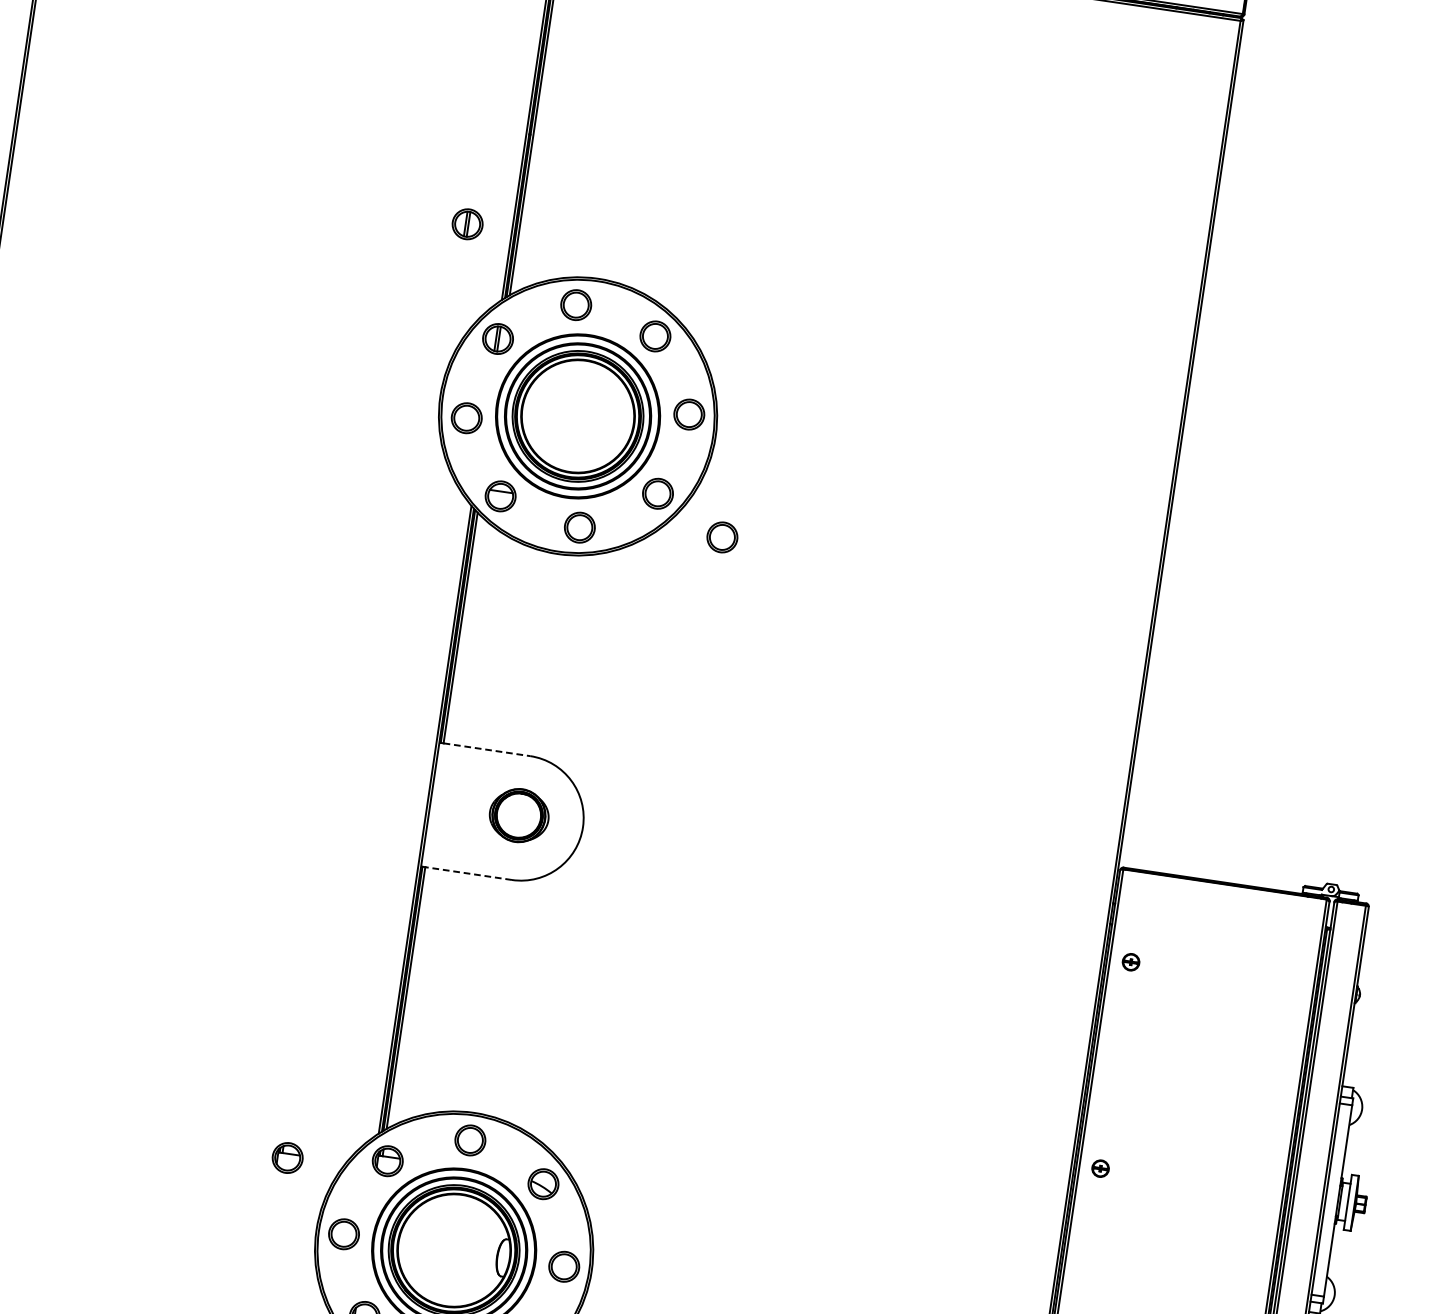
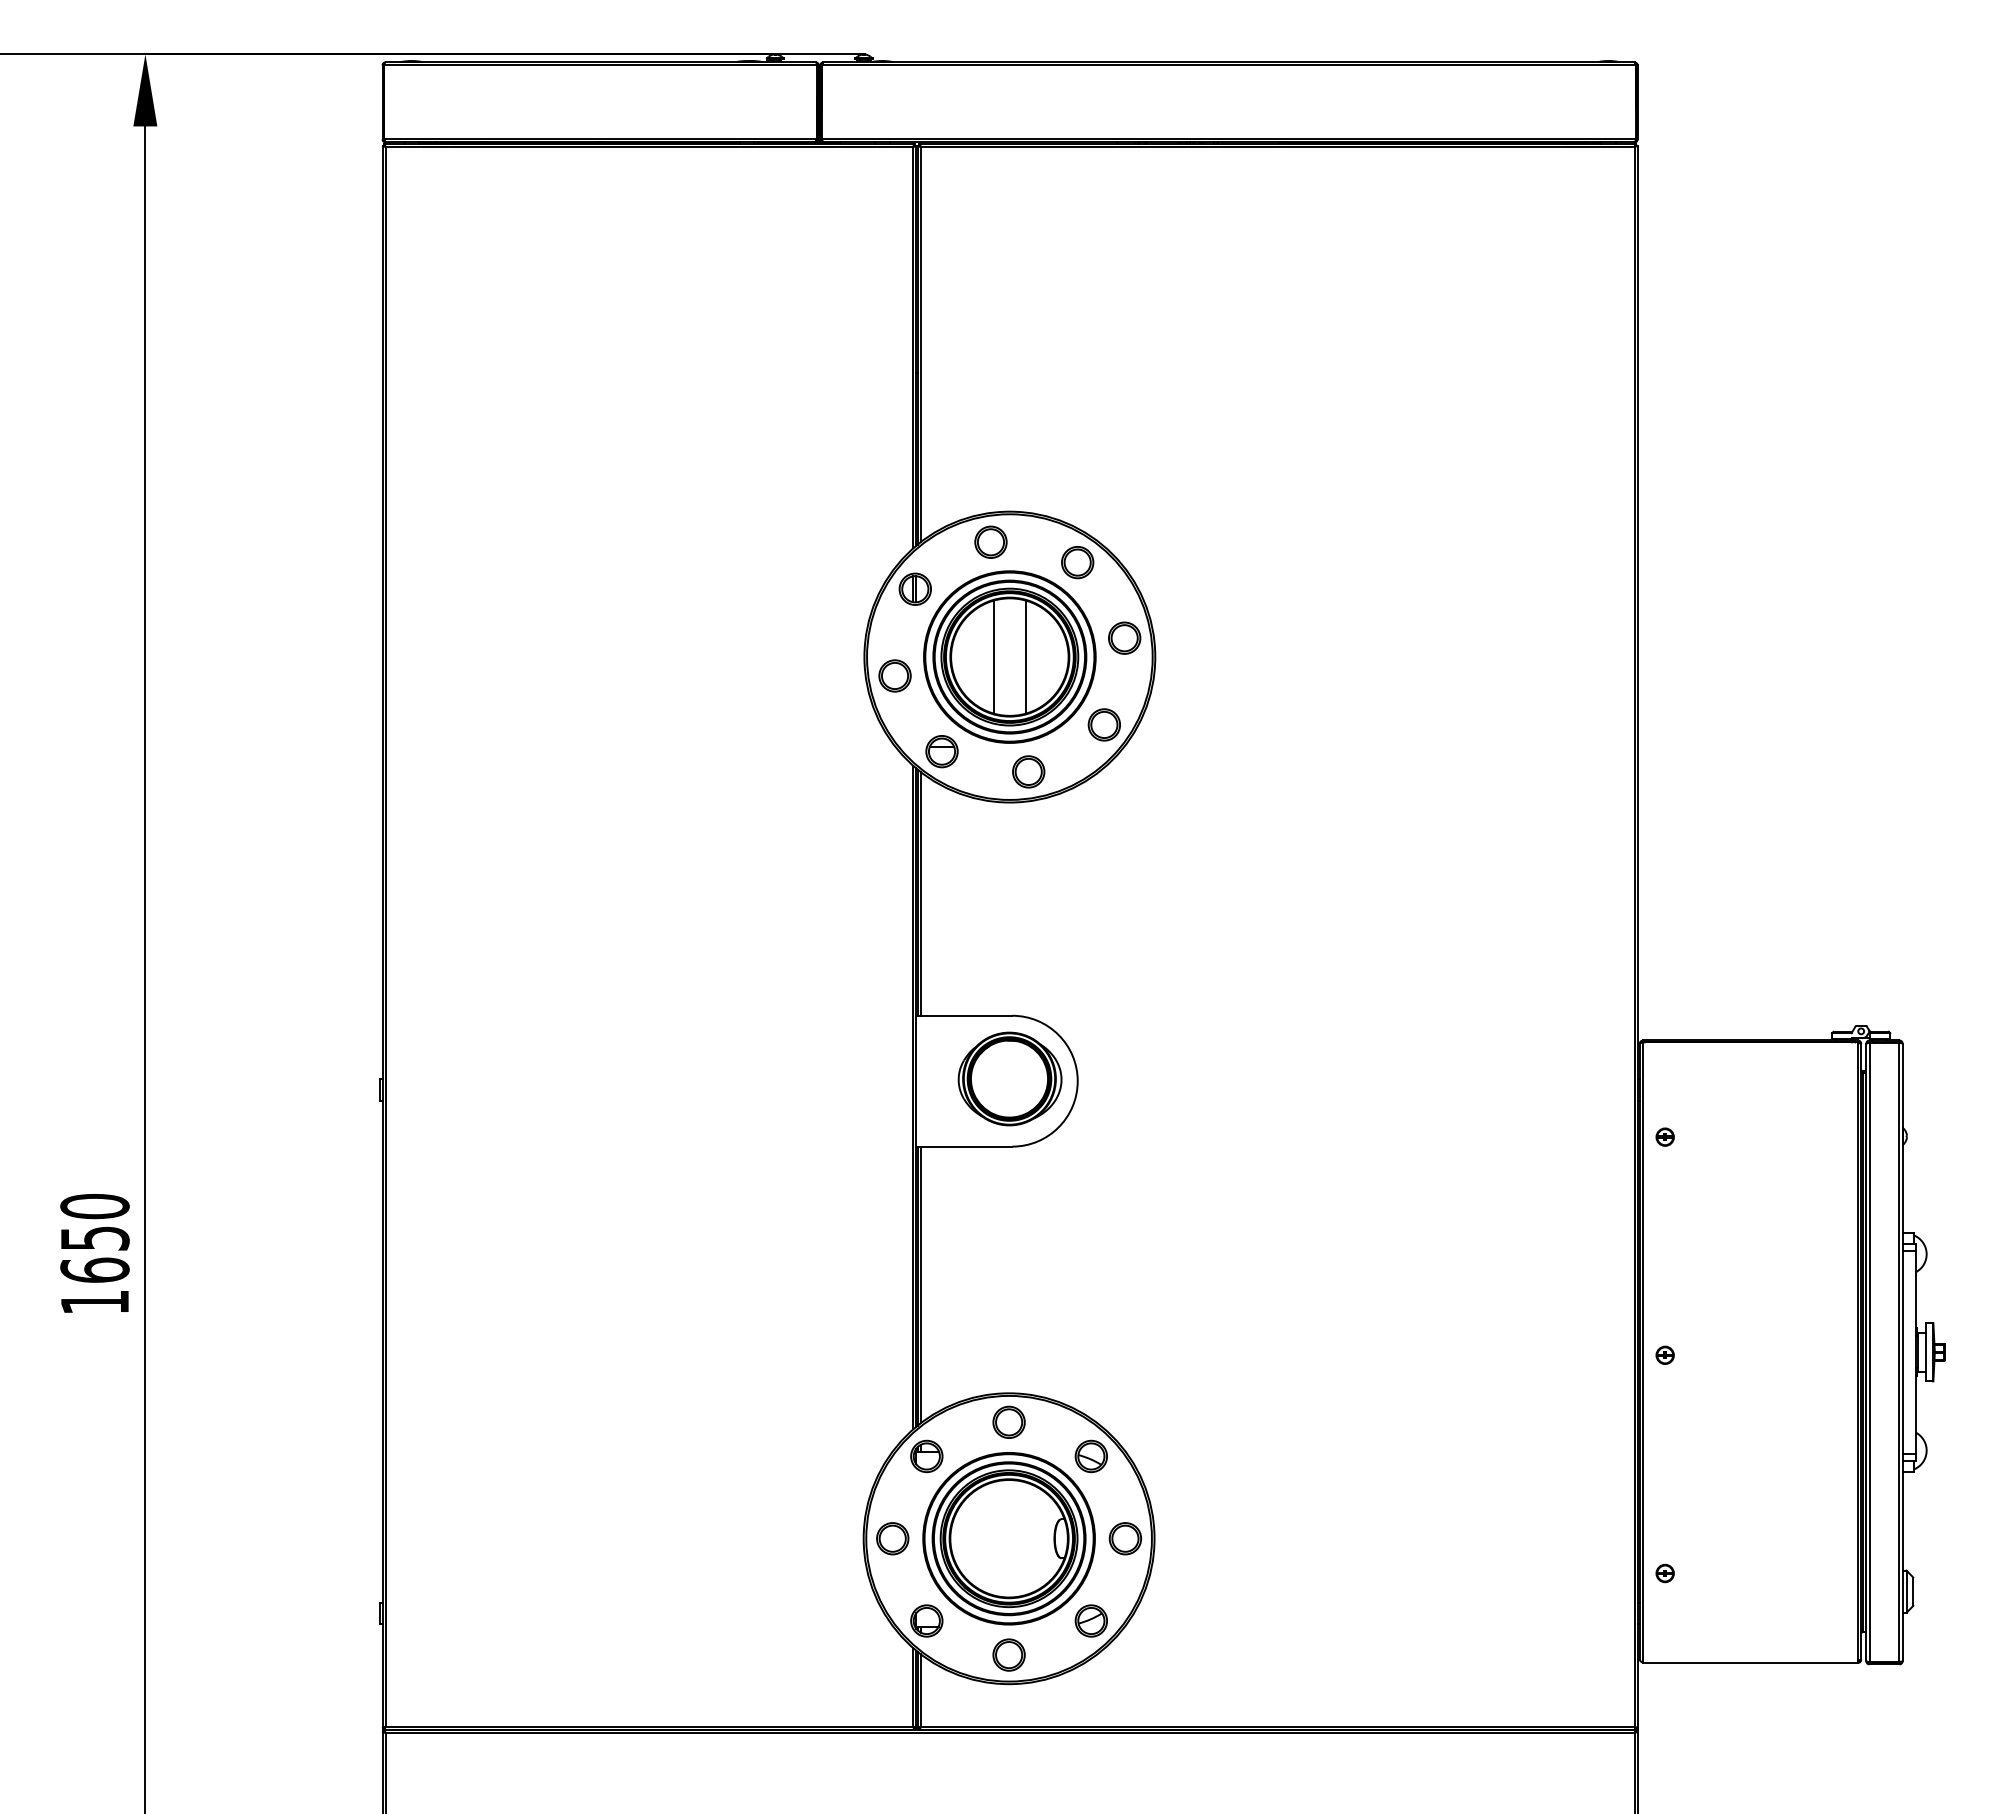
part: (466, 223) -> (865, 474), removed
line: (563, 413) -> (994, 656), added
line: (593, 418) -> (1026, 656), added
part: (722, 536) -> (1177, 759), removed
line: (486, 749) -> (966, 1015), dashed -> solid
part: (518, 815) -> (1009, 1078), size x1.67
line: (468, 873) -> (966, 1146), dashed -> solid
part: (287, 1158) -> (822, 1468), removed

